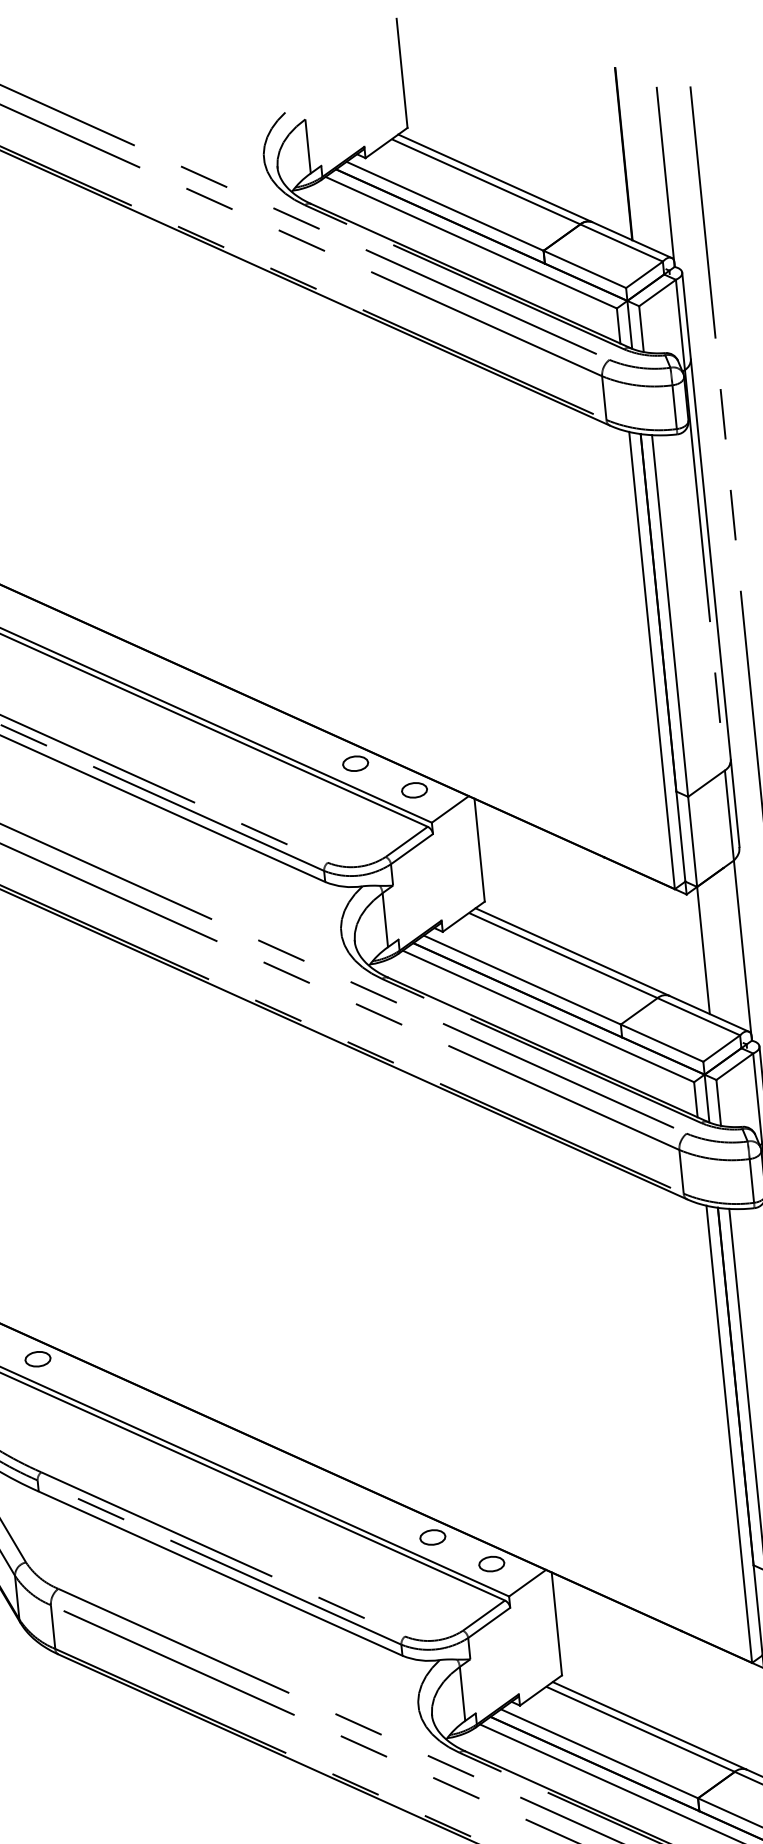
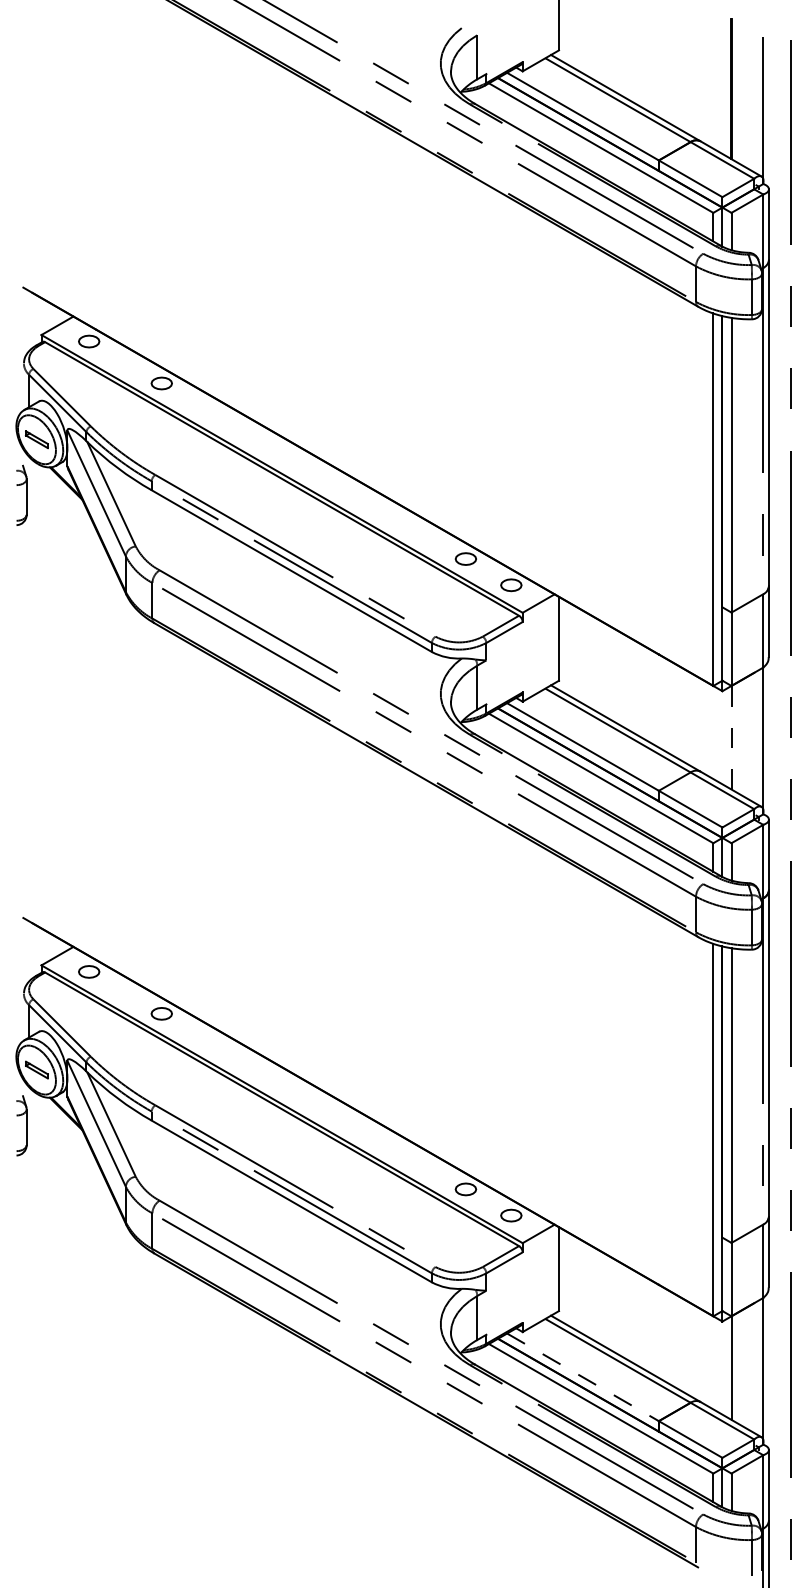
line: (703, 950) -> (731, 737), solid -> dashed
line: (600, 1753) -> (583, 1377), solid -> dashed

